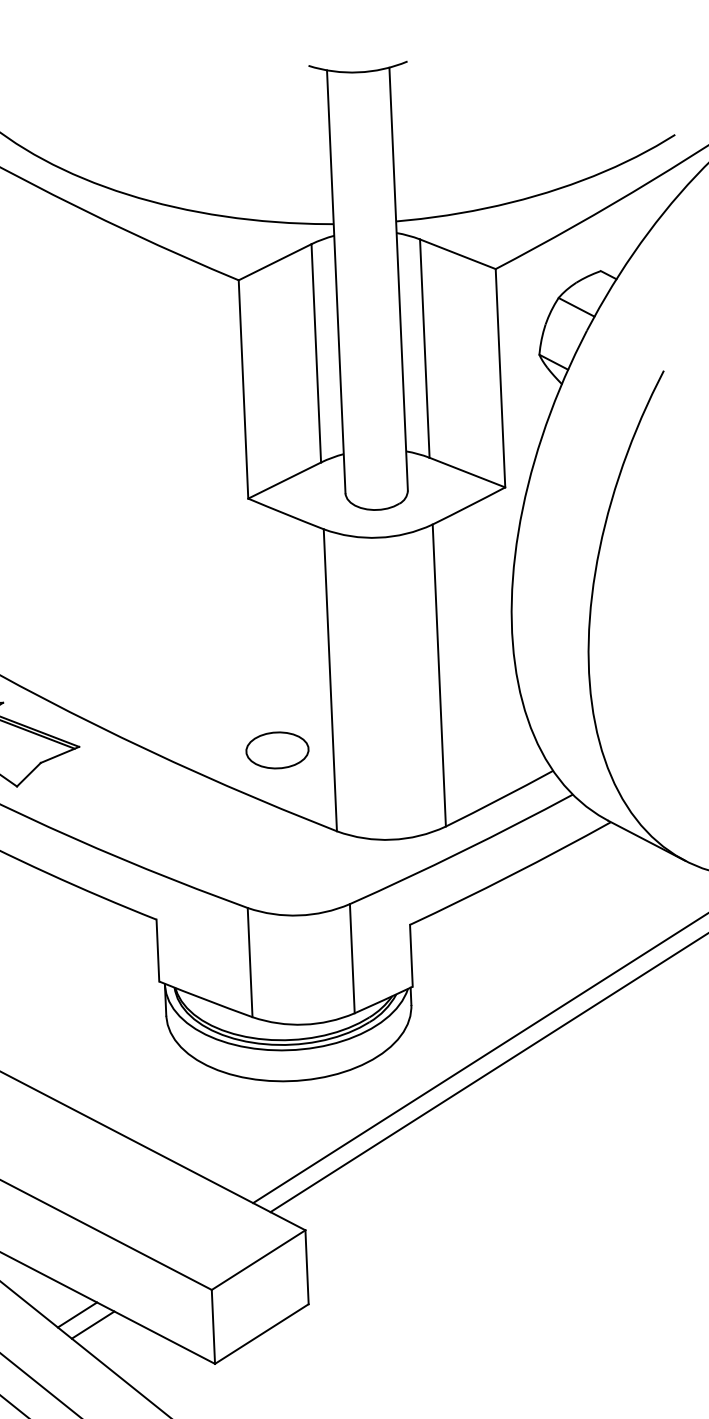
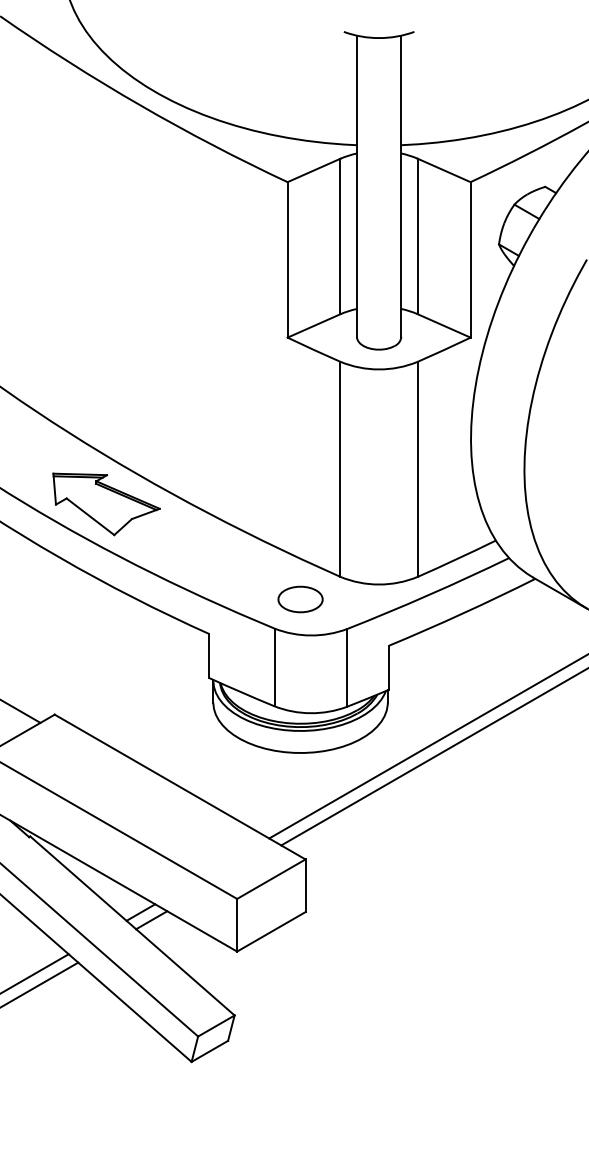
part: (277, 750) -> (300, 599), moved

